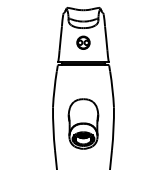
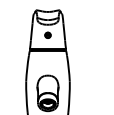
part: (83, 42) -> (48, 35), size x0.62

